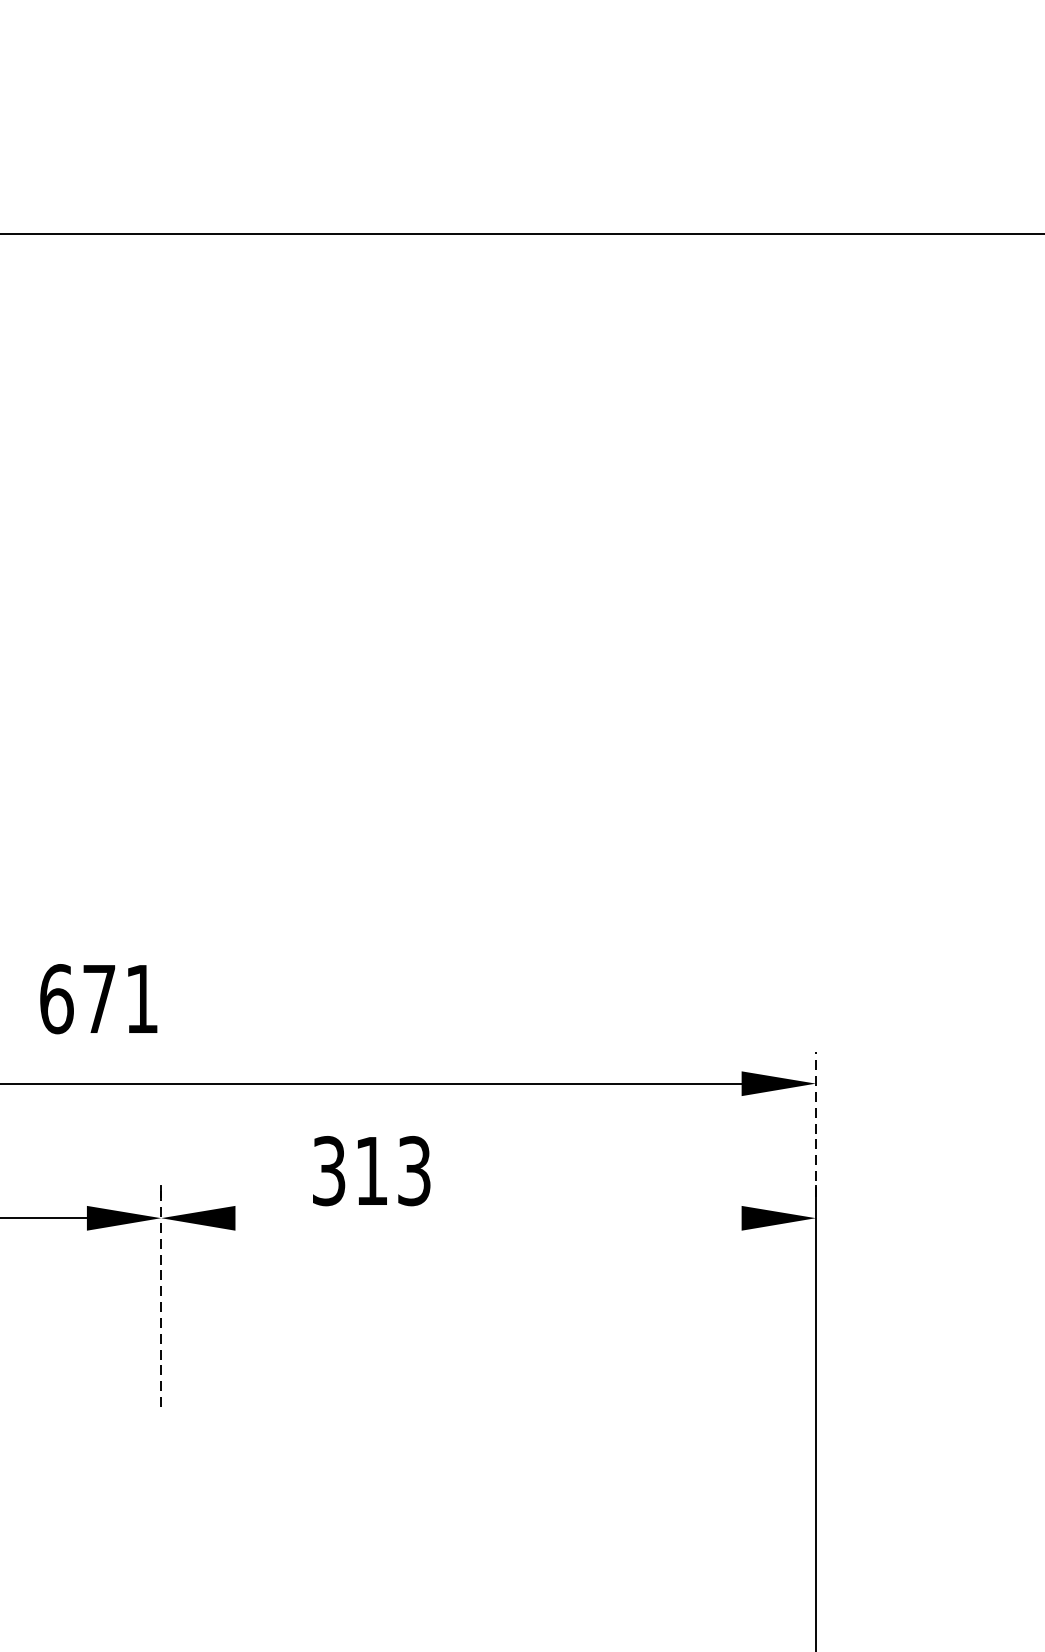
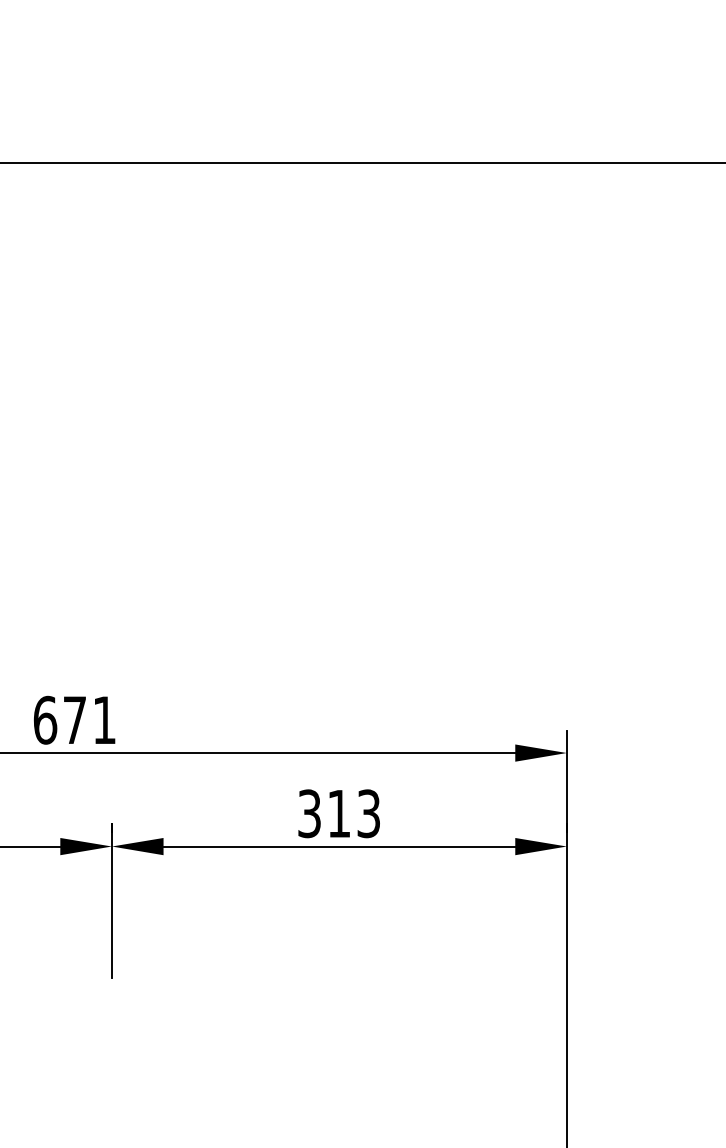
text: (98, 997) -> (74, 719), moved
line: (815, 1123) -> (566, 780), dashed -> solid
text: (370, 1170) -> (338, 813), moved
line: (488, 1218) -> (339, 846), added
line: (160, 1297) -> (111, 901), dashed -> solid

